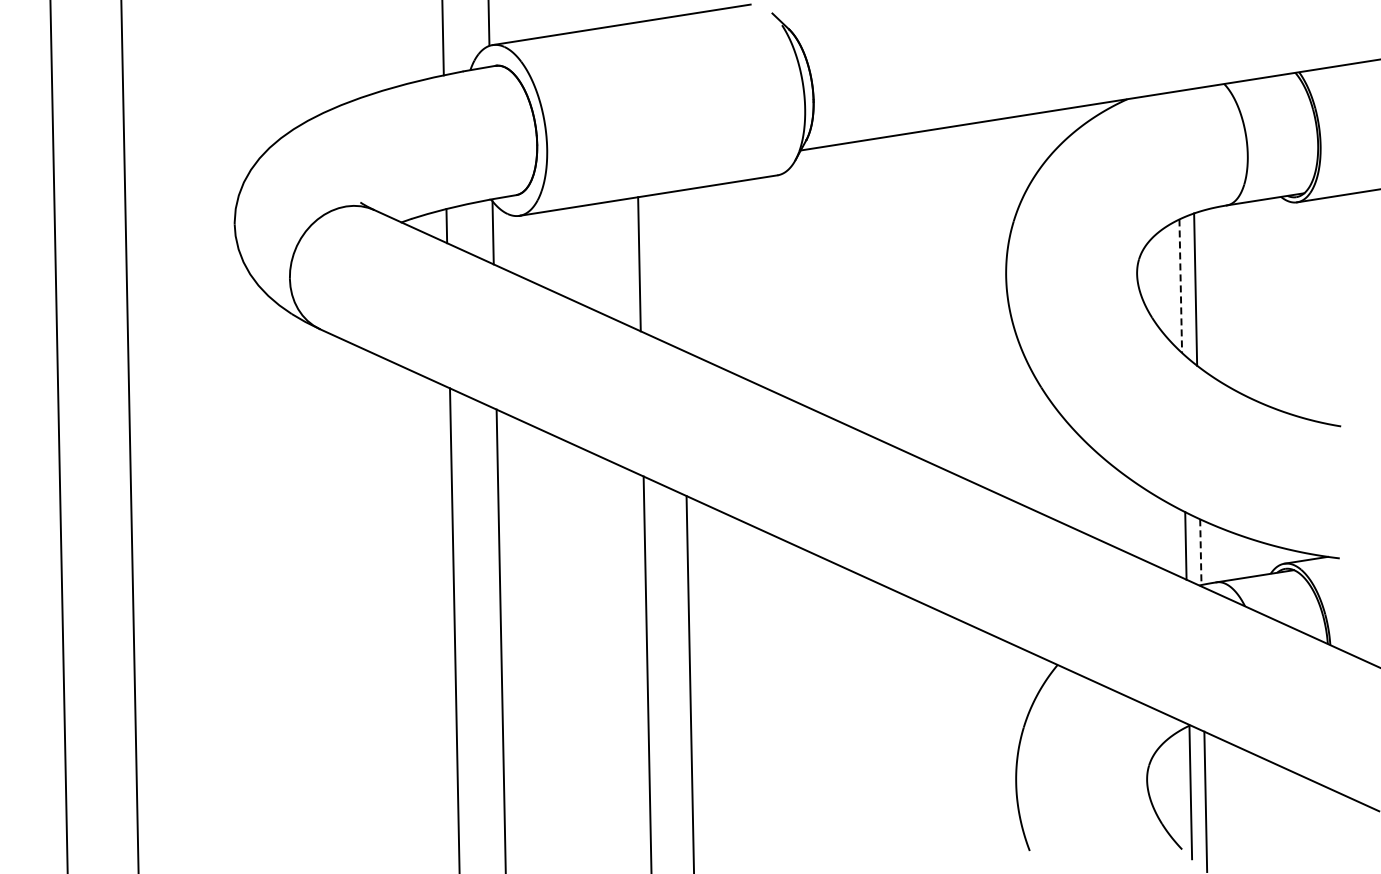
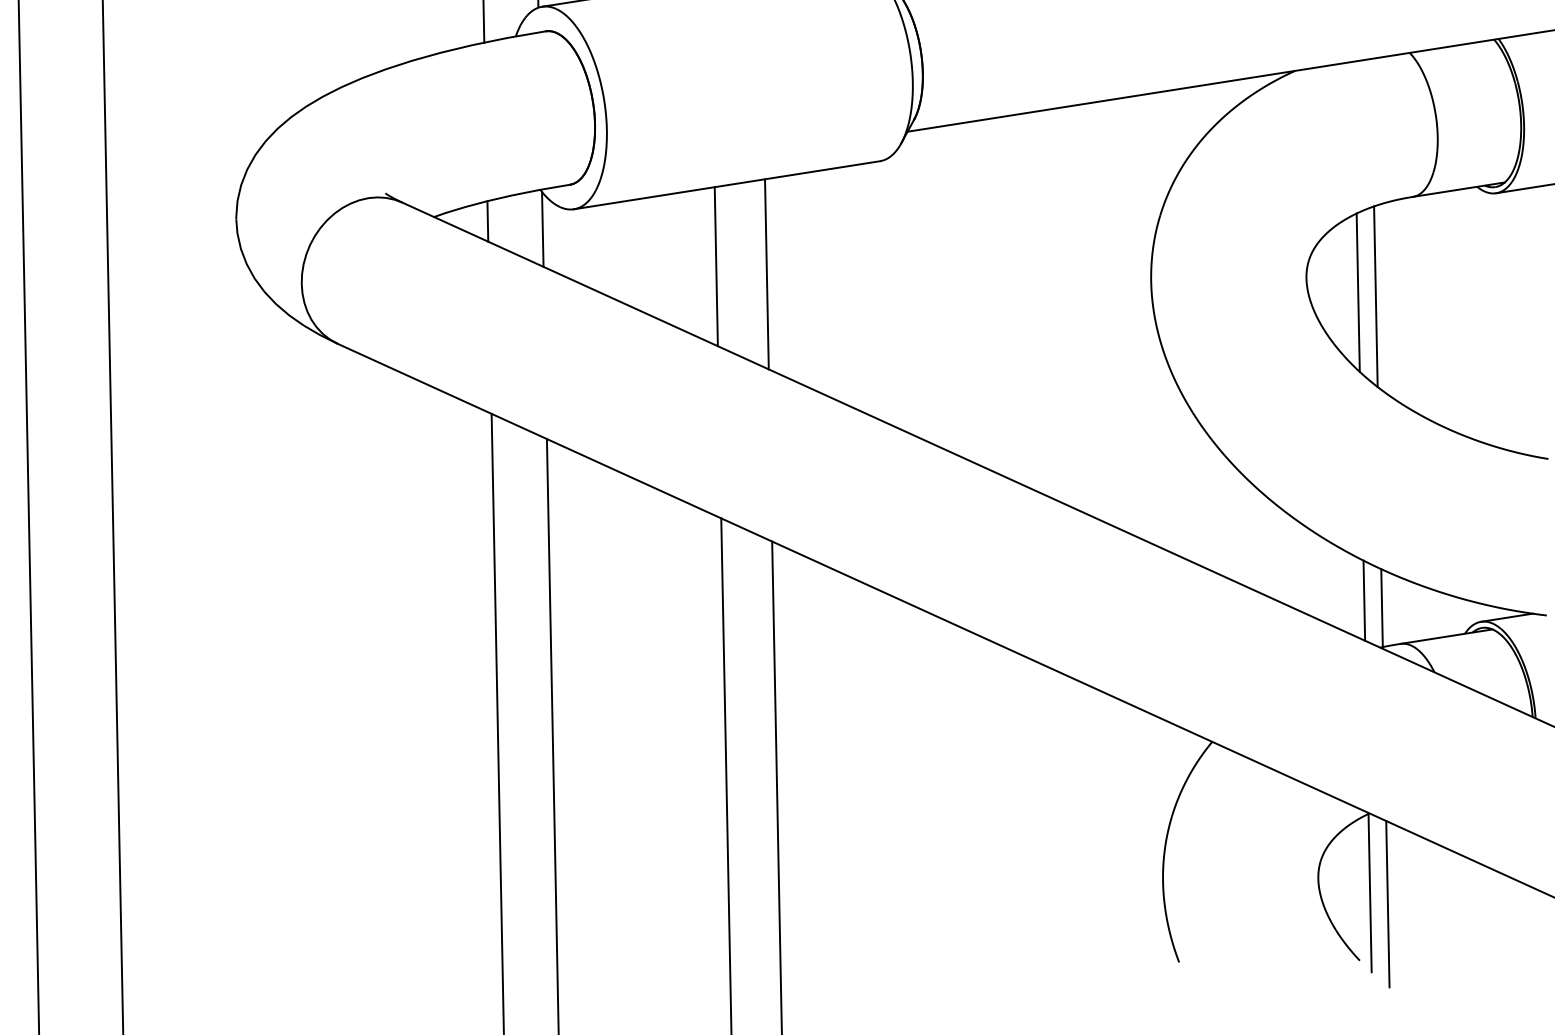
line: (681, 270) -> (766, 274), added
line: (1180, 286) -> (1357, 293), dashed -> solid
line: (1200, 552) -> (1381, 608), dashed -> solid

